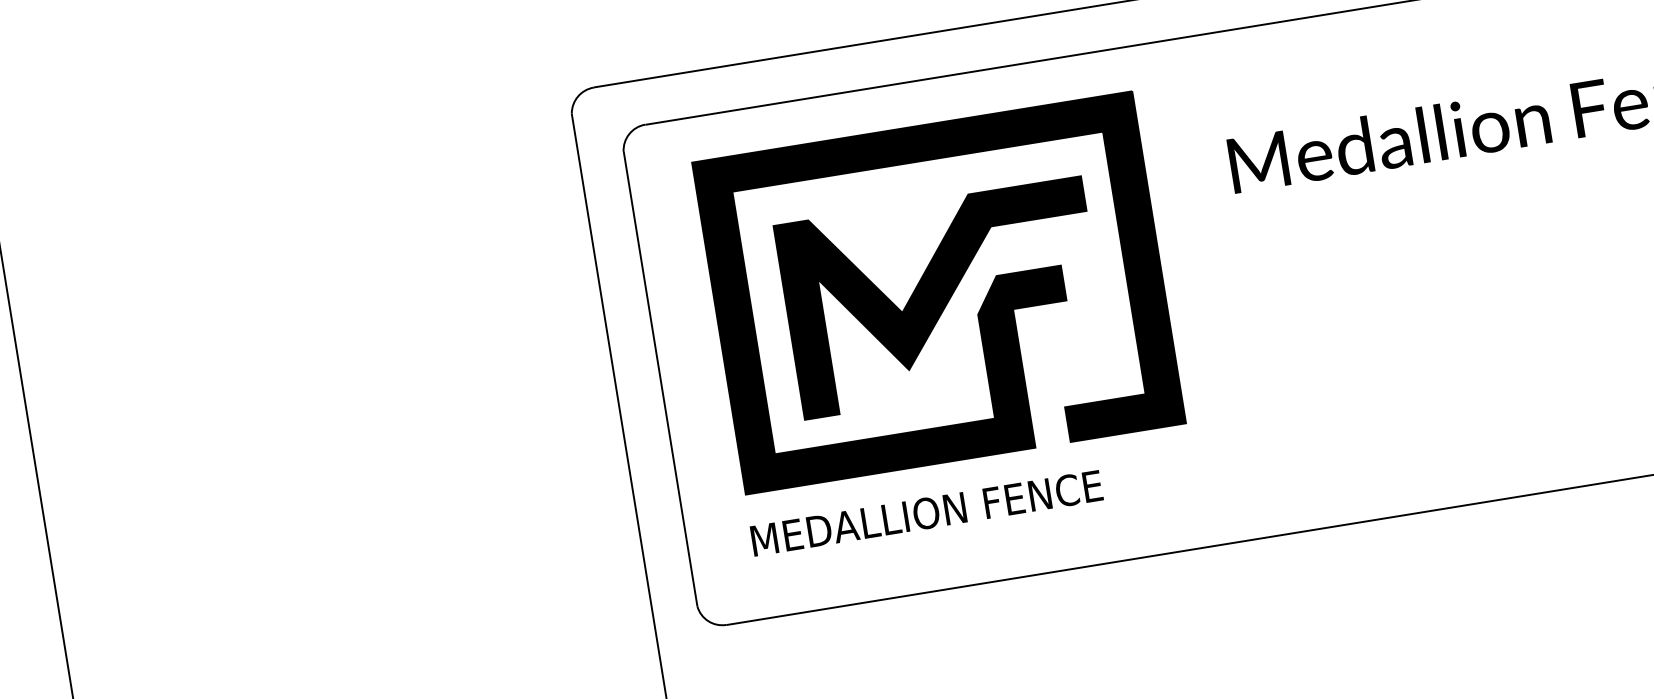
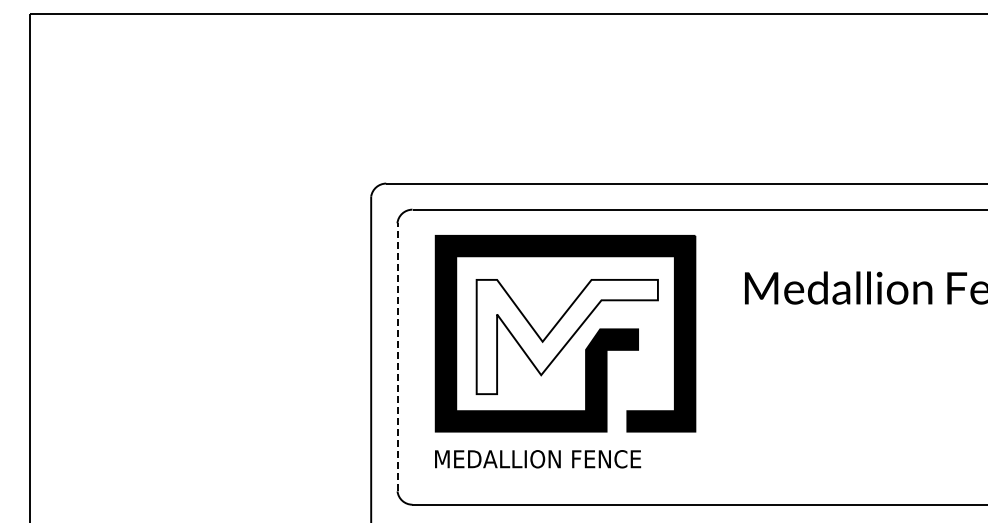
fill: (941, 297) -> (566, 336), removed
line: (660, 377) -> (397, 356), solid -> dashed

